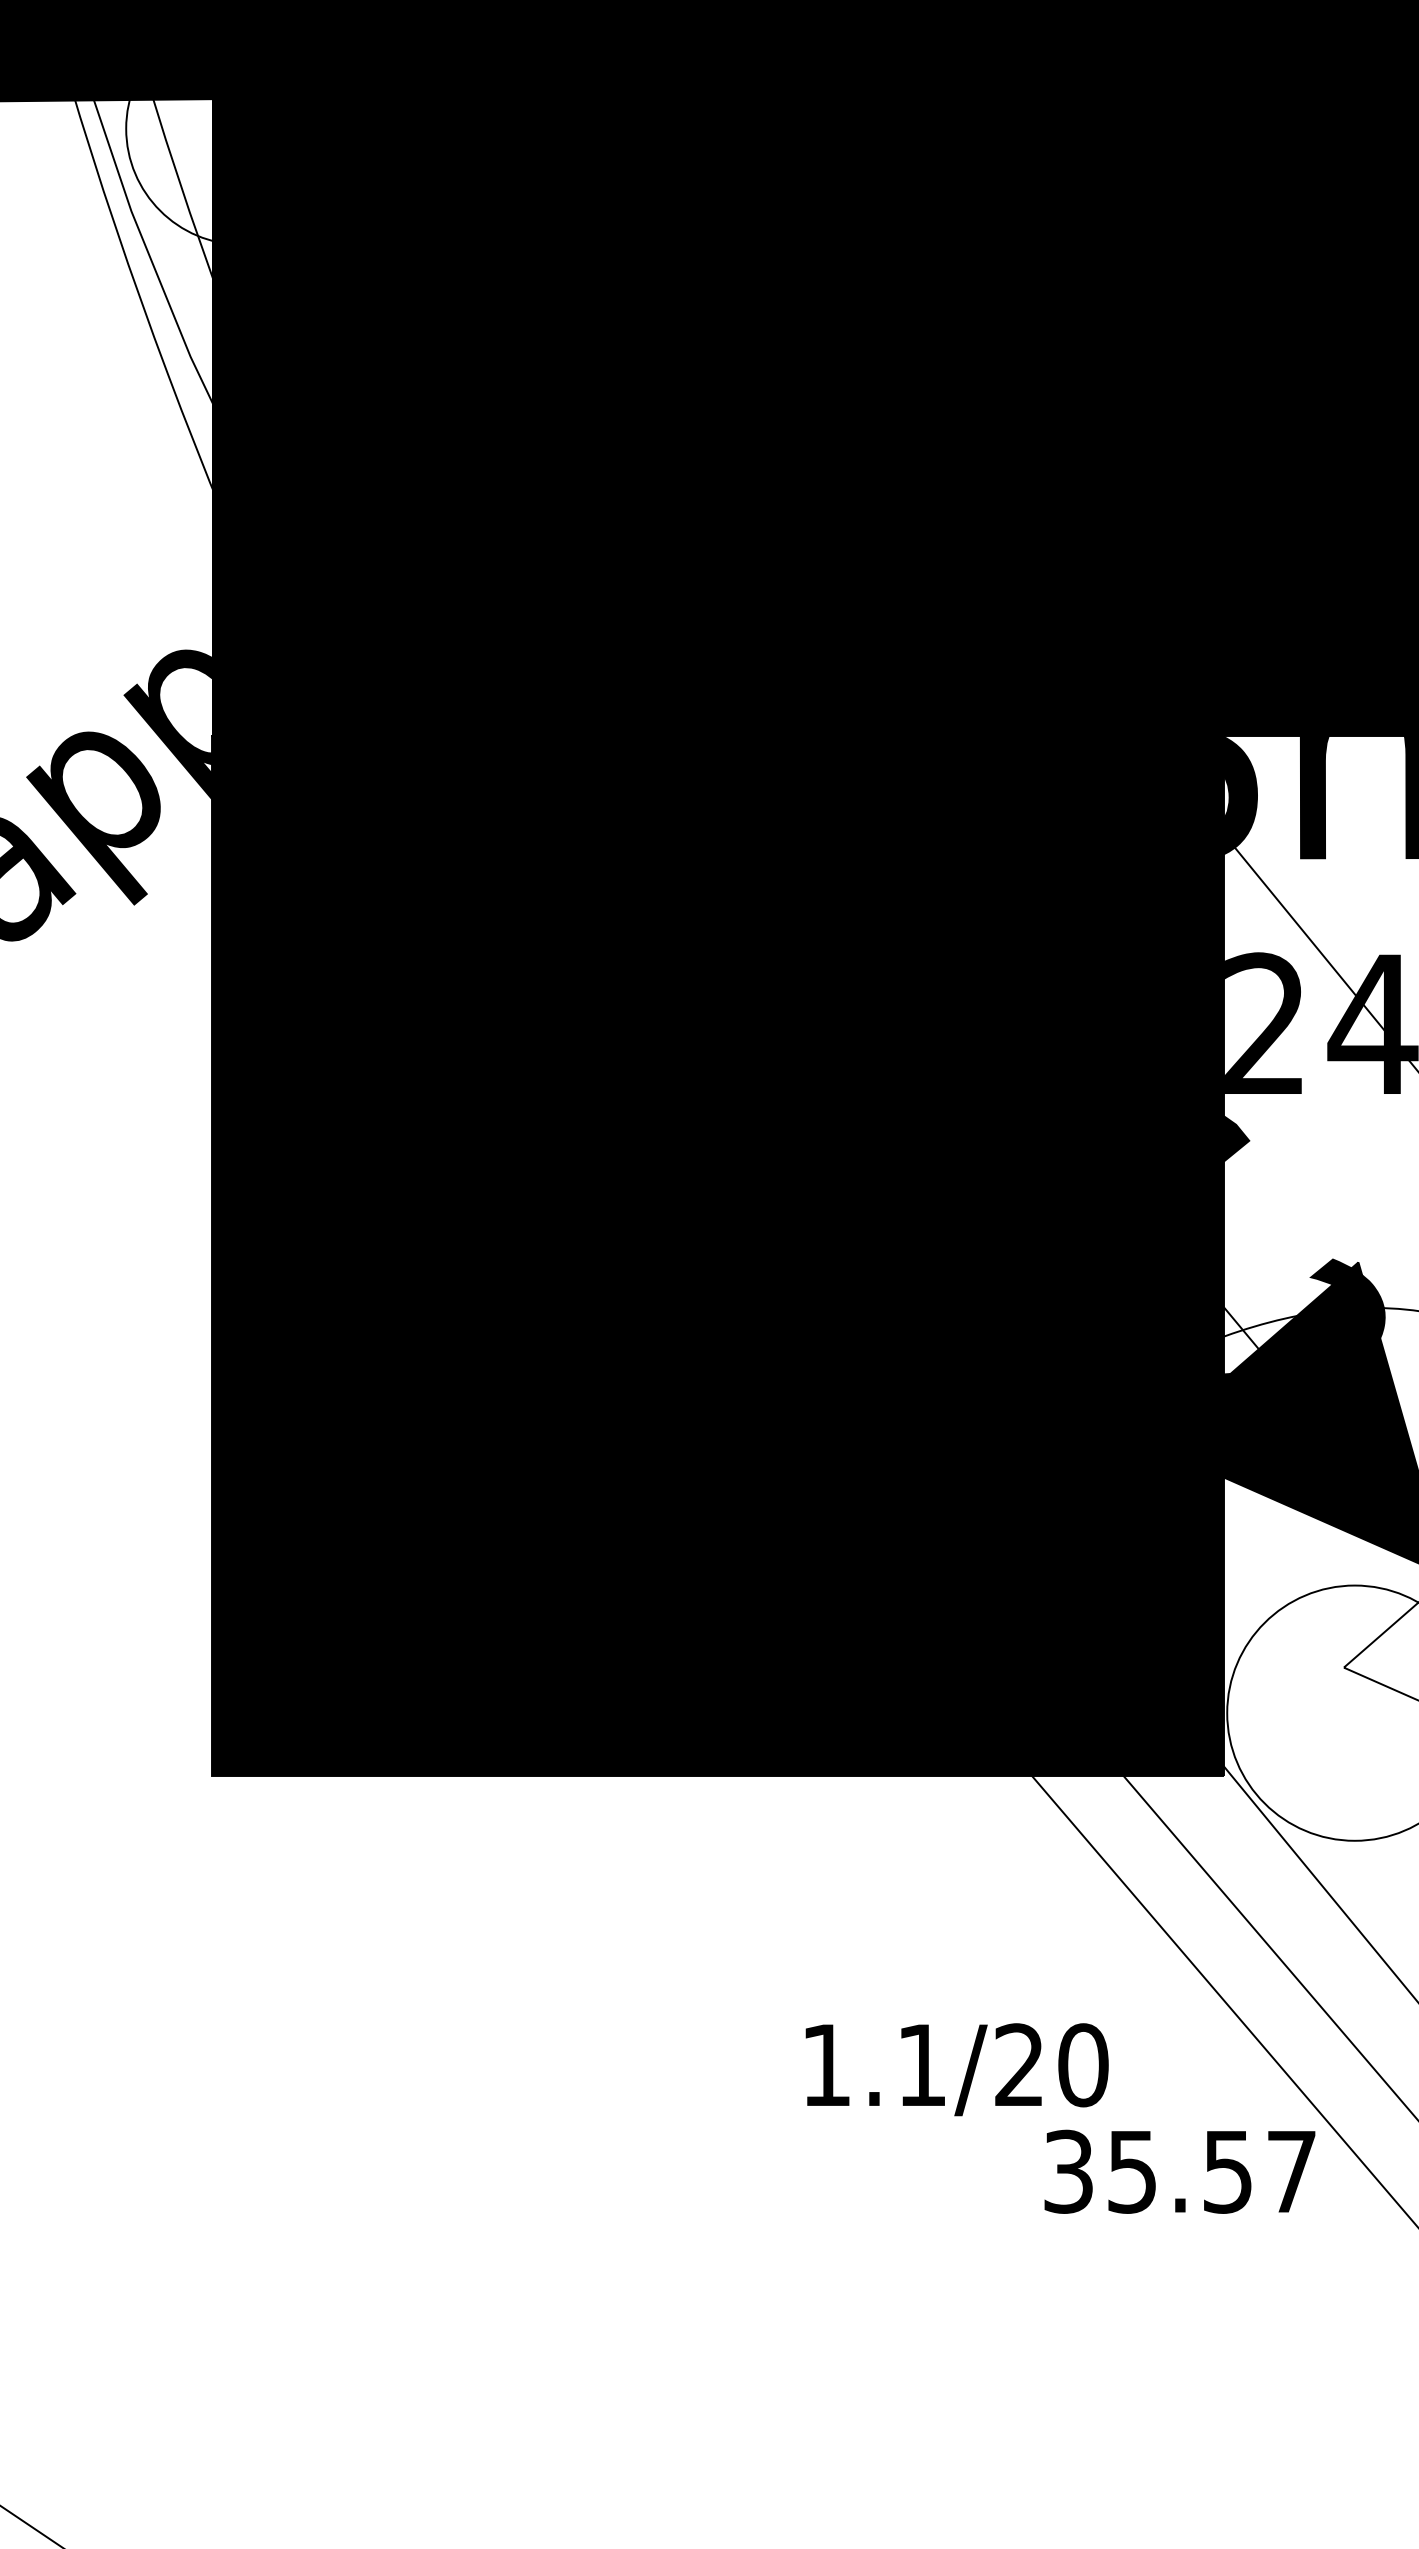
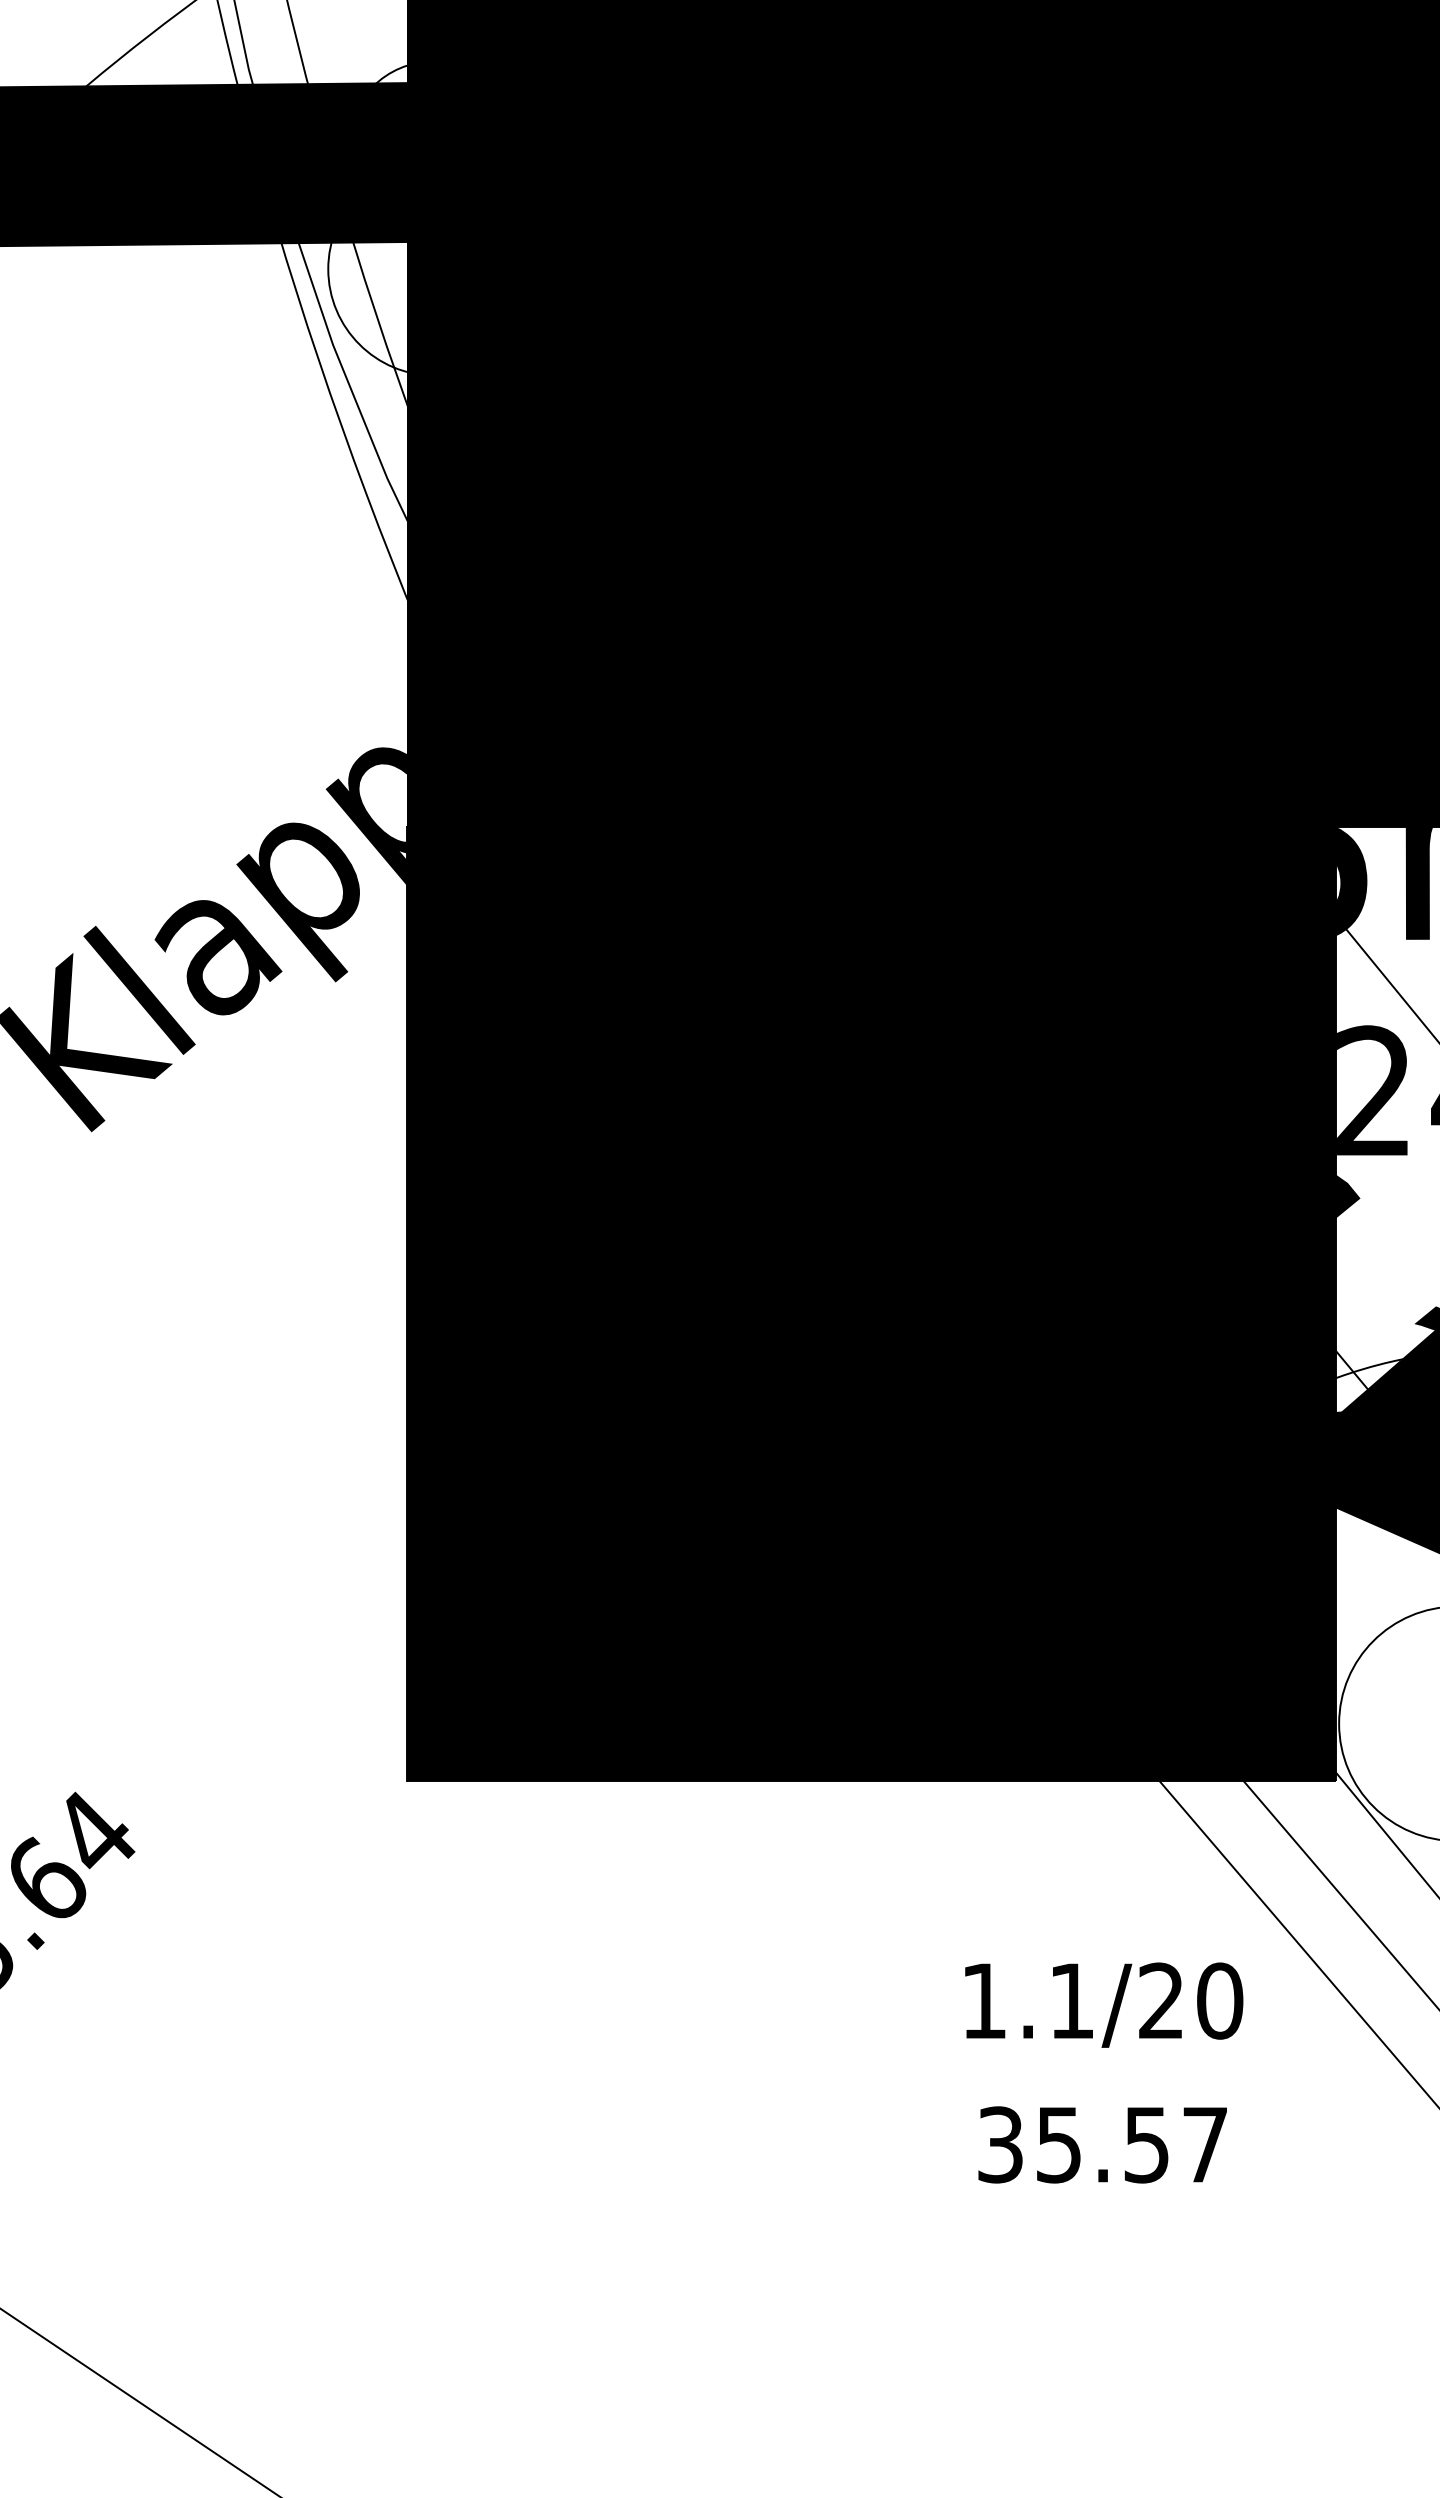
text: (957, 2068) -> (1104, 2004), moved
text: (1179, 2171) -> (1102, 2144), moved

